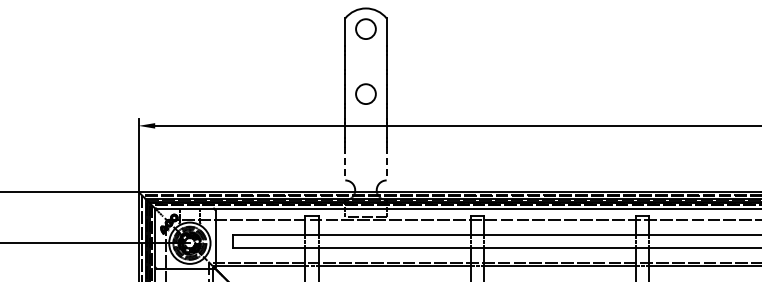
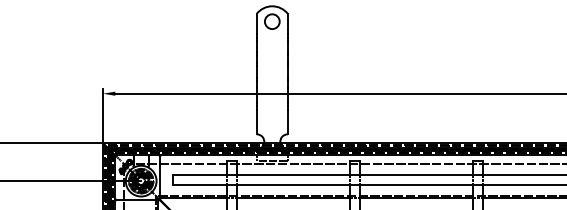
circle: (365, 93) -> (271, 69), removed
line: (345, 163) -> (257, 121), dashed -> solid
line: (386, 163) -> (287, 121), dashed -> solid

